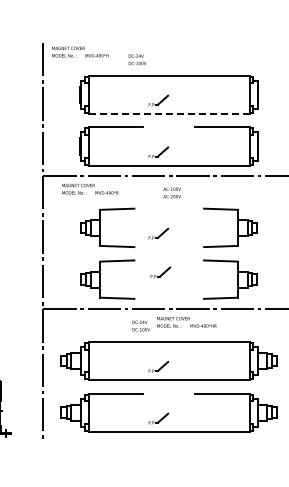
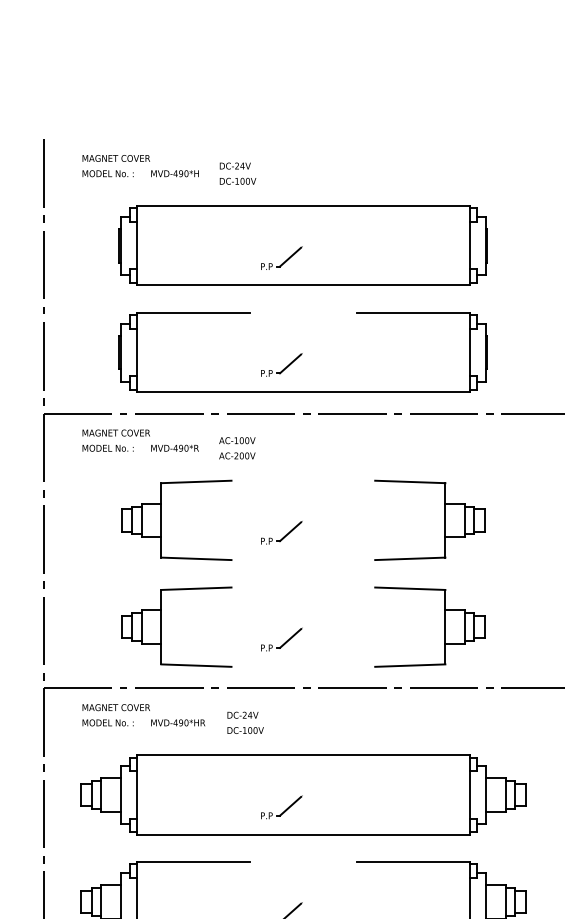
text: (80, 51) -> (140, 164), moved
line: (169, 114) -> (303, 286), dashed -> solid
text: (171, 192) -> (235, 447), moved
part: (160, 272) -> (281, 639), moved
text: (186, 322) -> (143, 715), moved

